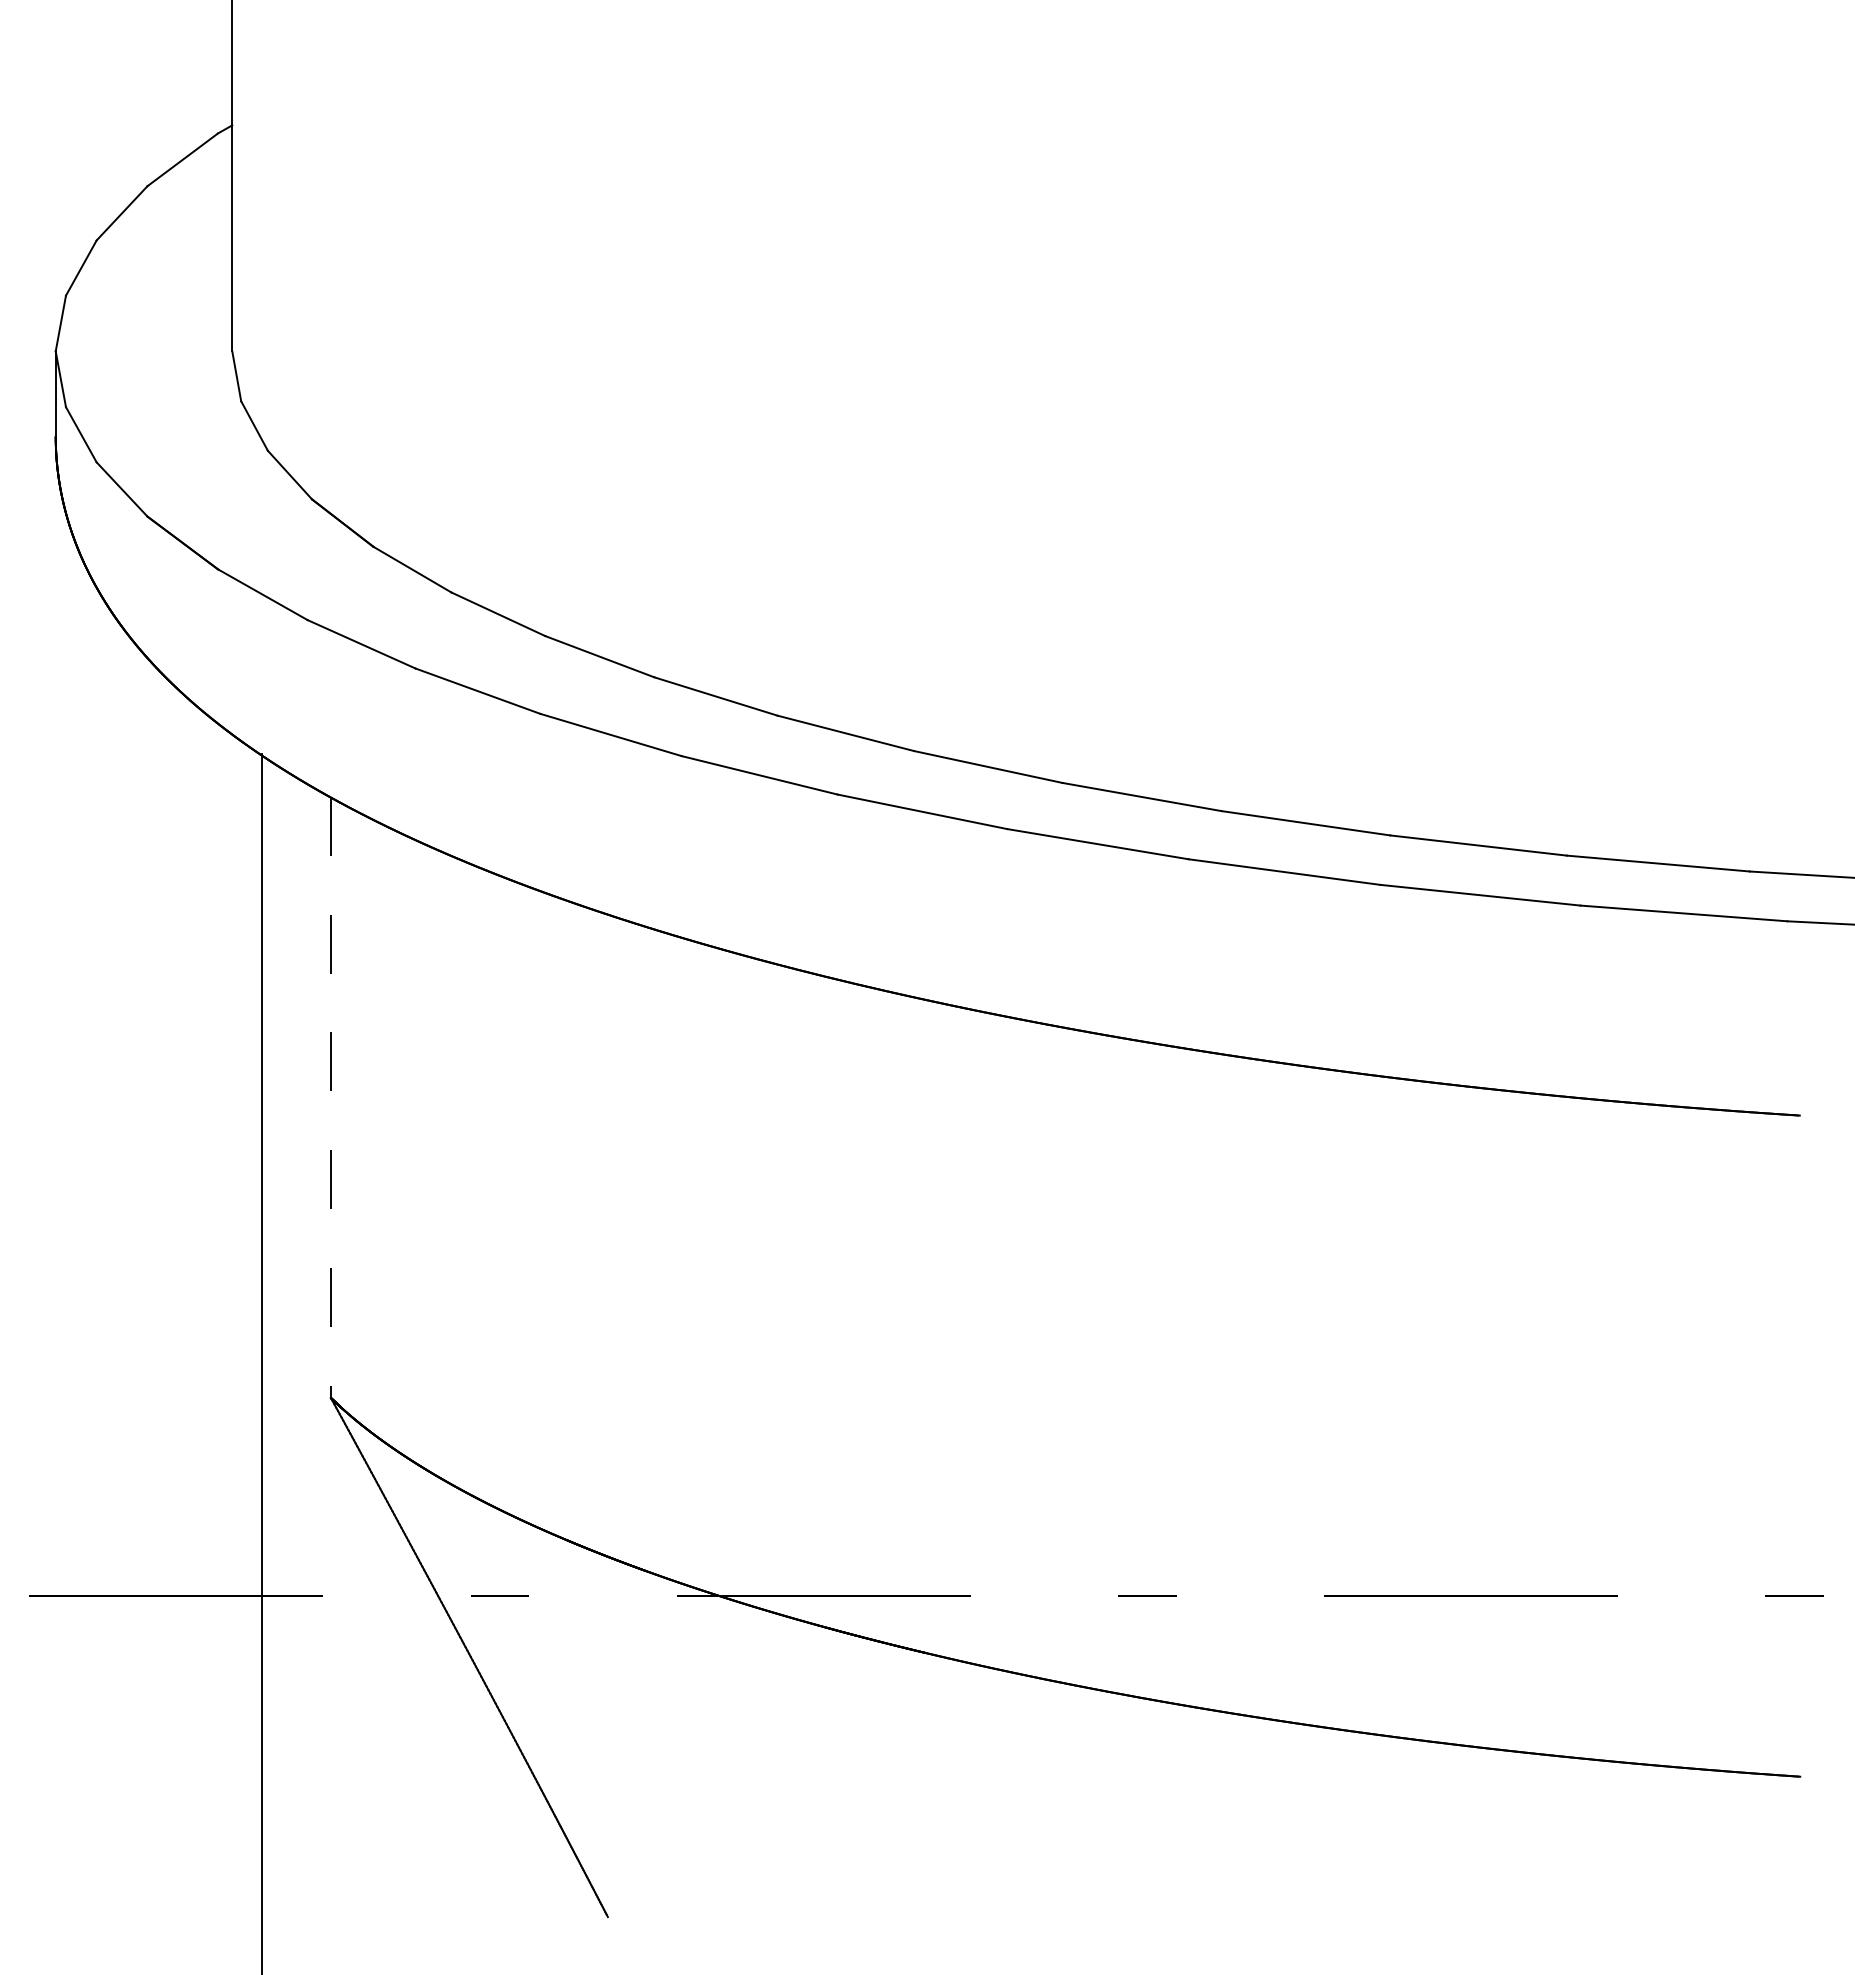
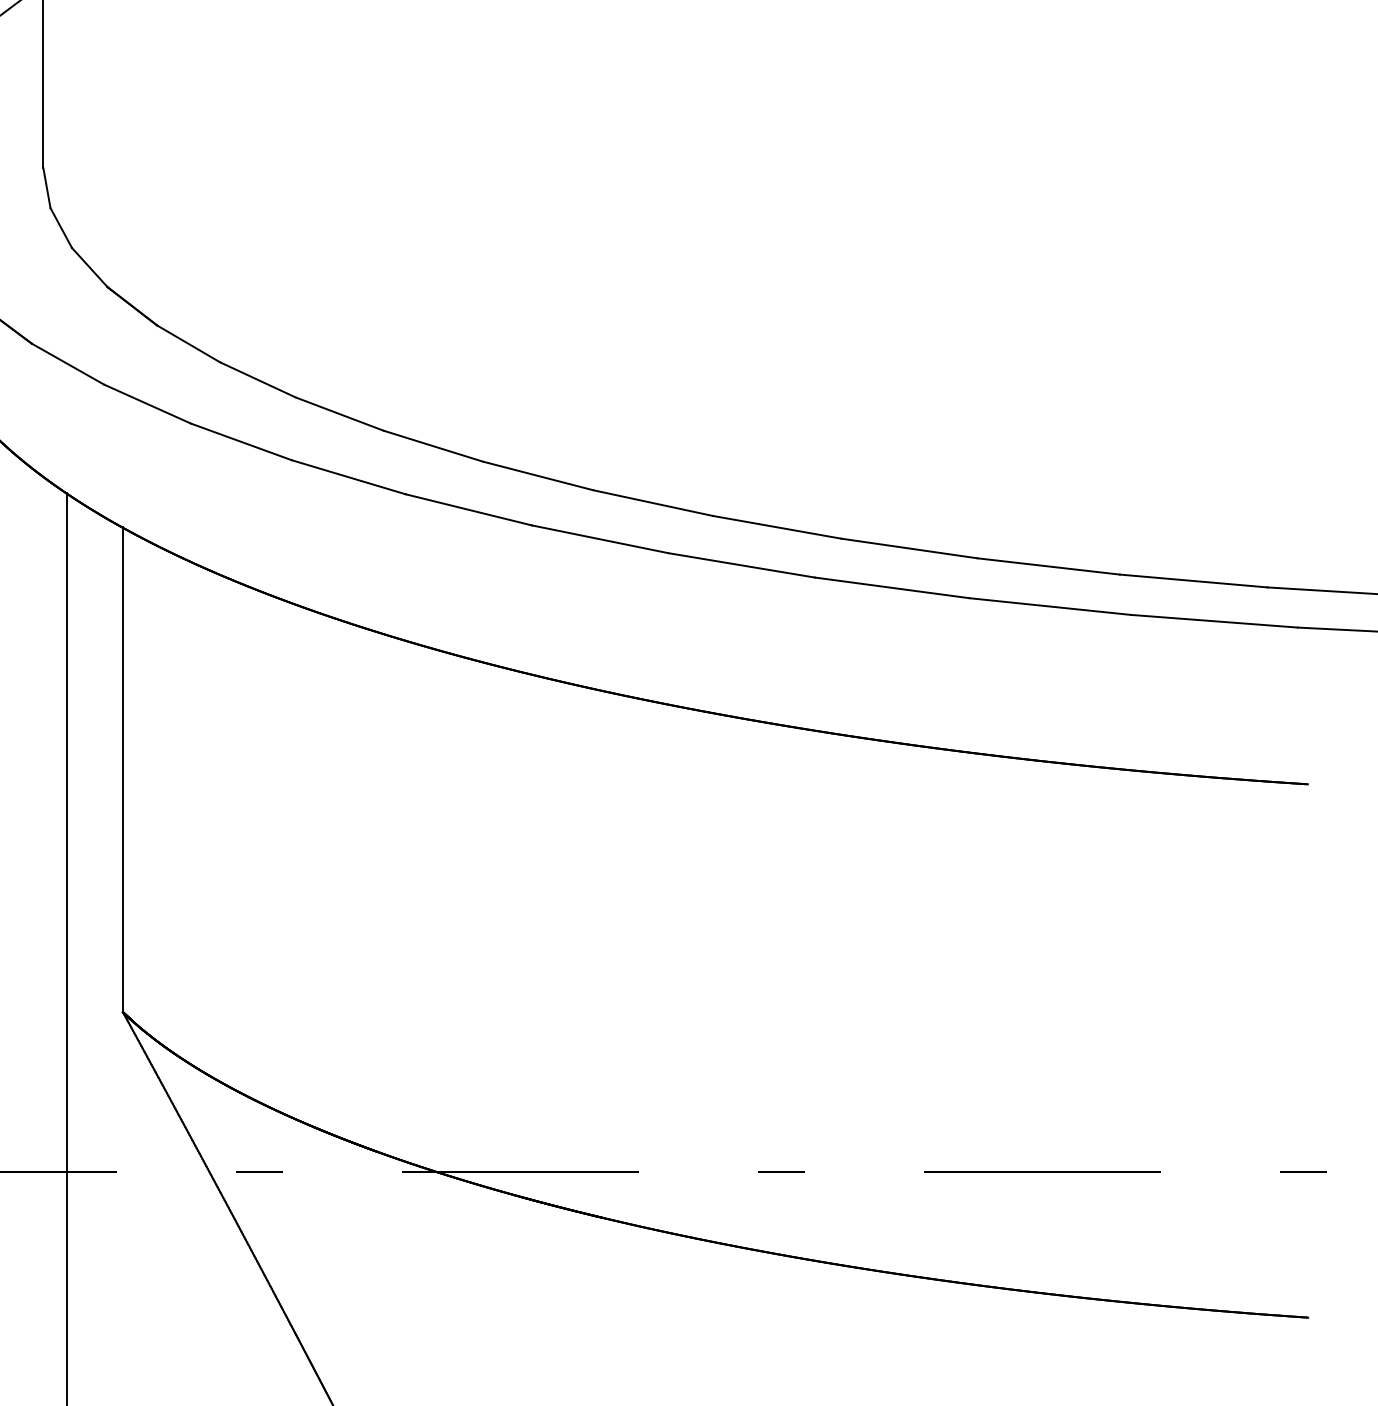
line: (331, 1097) -> (123, 769), dashed -> solid

